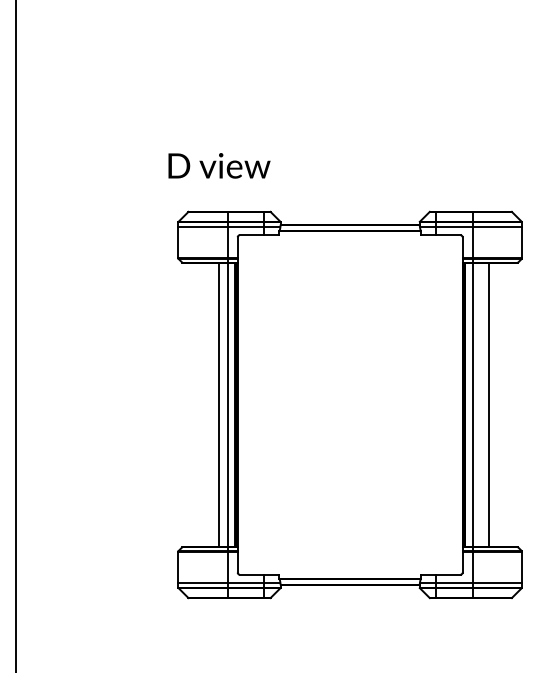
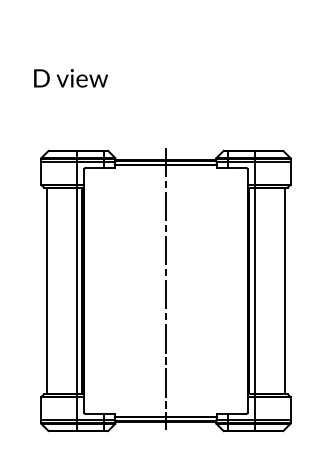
text: (219, 165) -> (71, 78), moved
line: (350, 401) -> (166, 288), added
line: (218, 404) -> (47, 290), moved
line: (488, 404) -> (284, 290), moved

